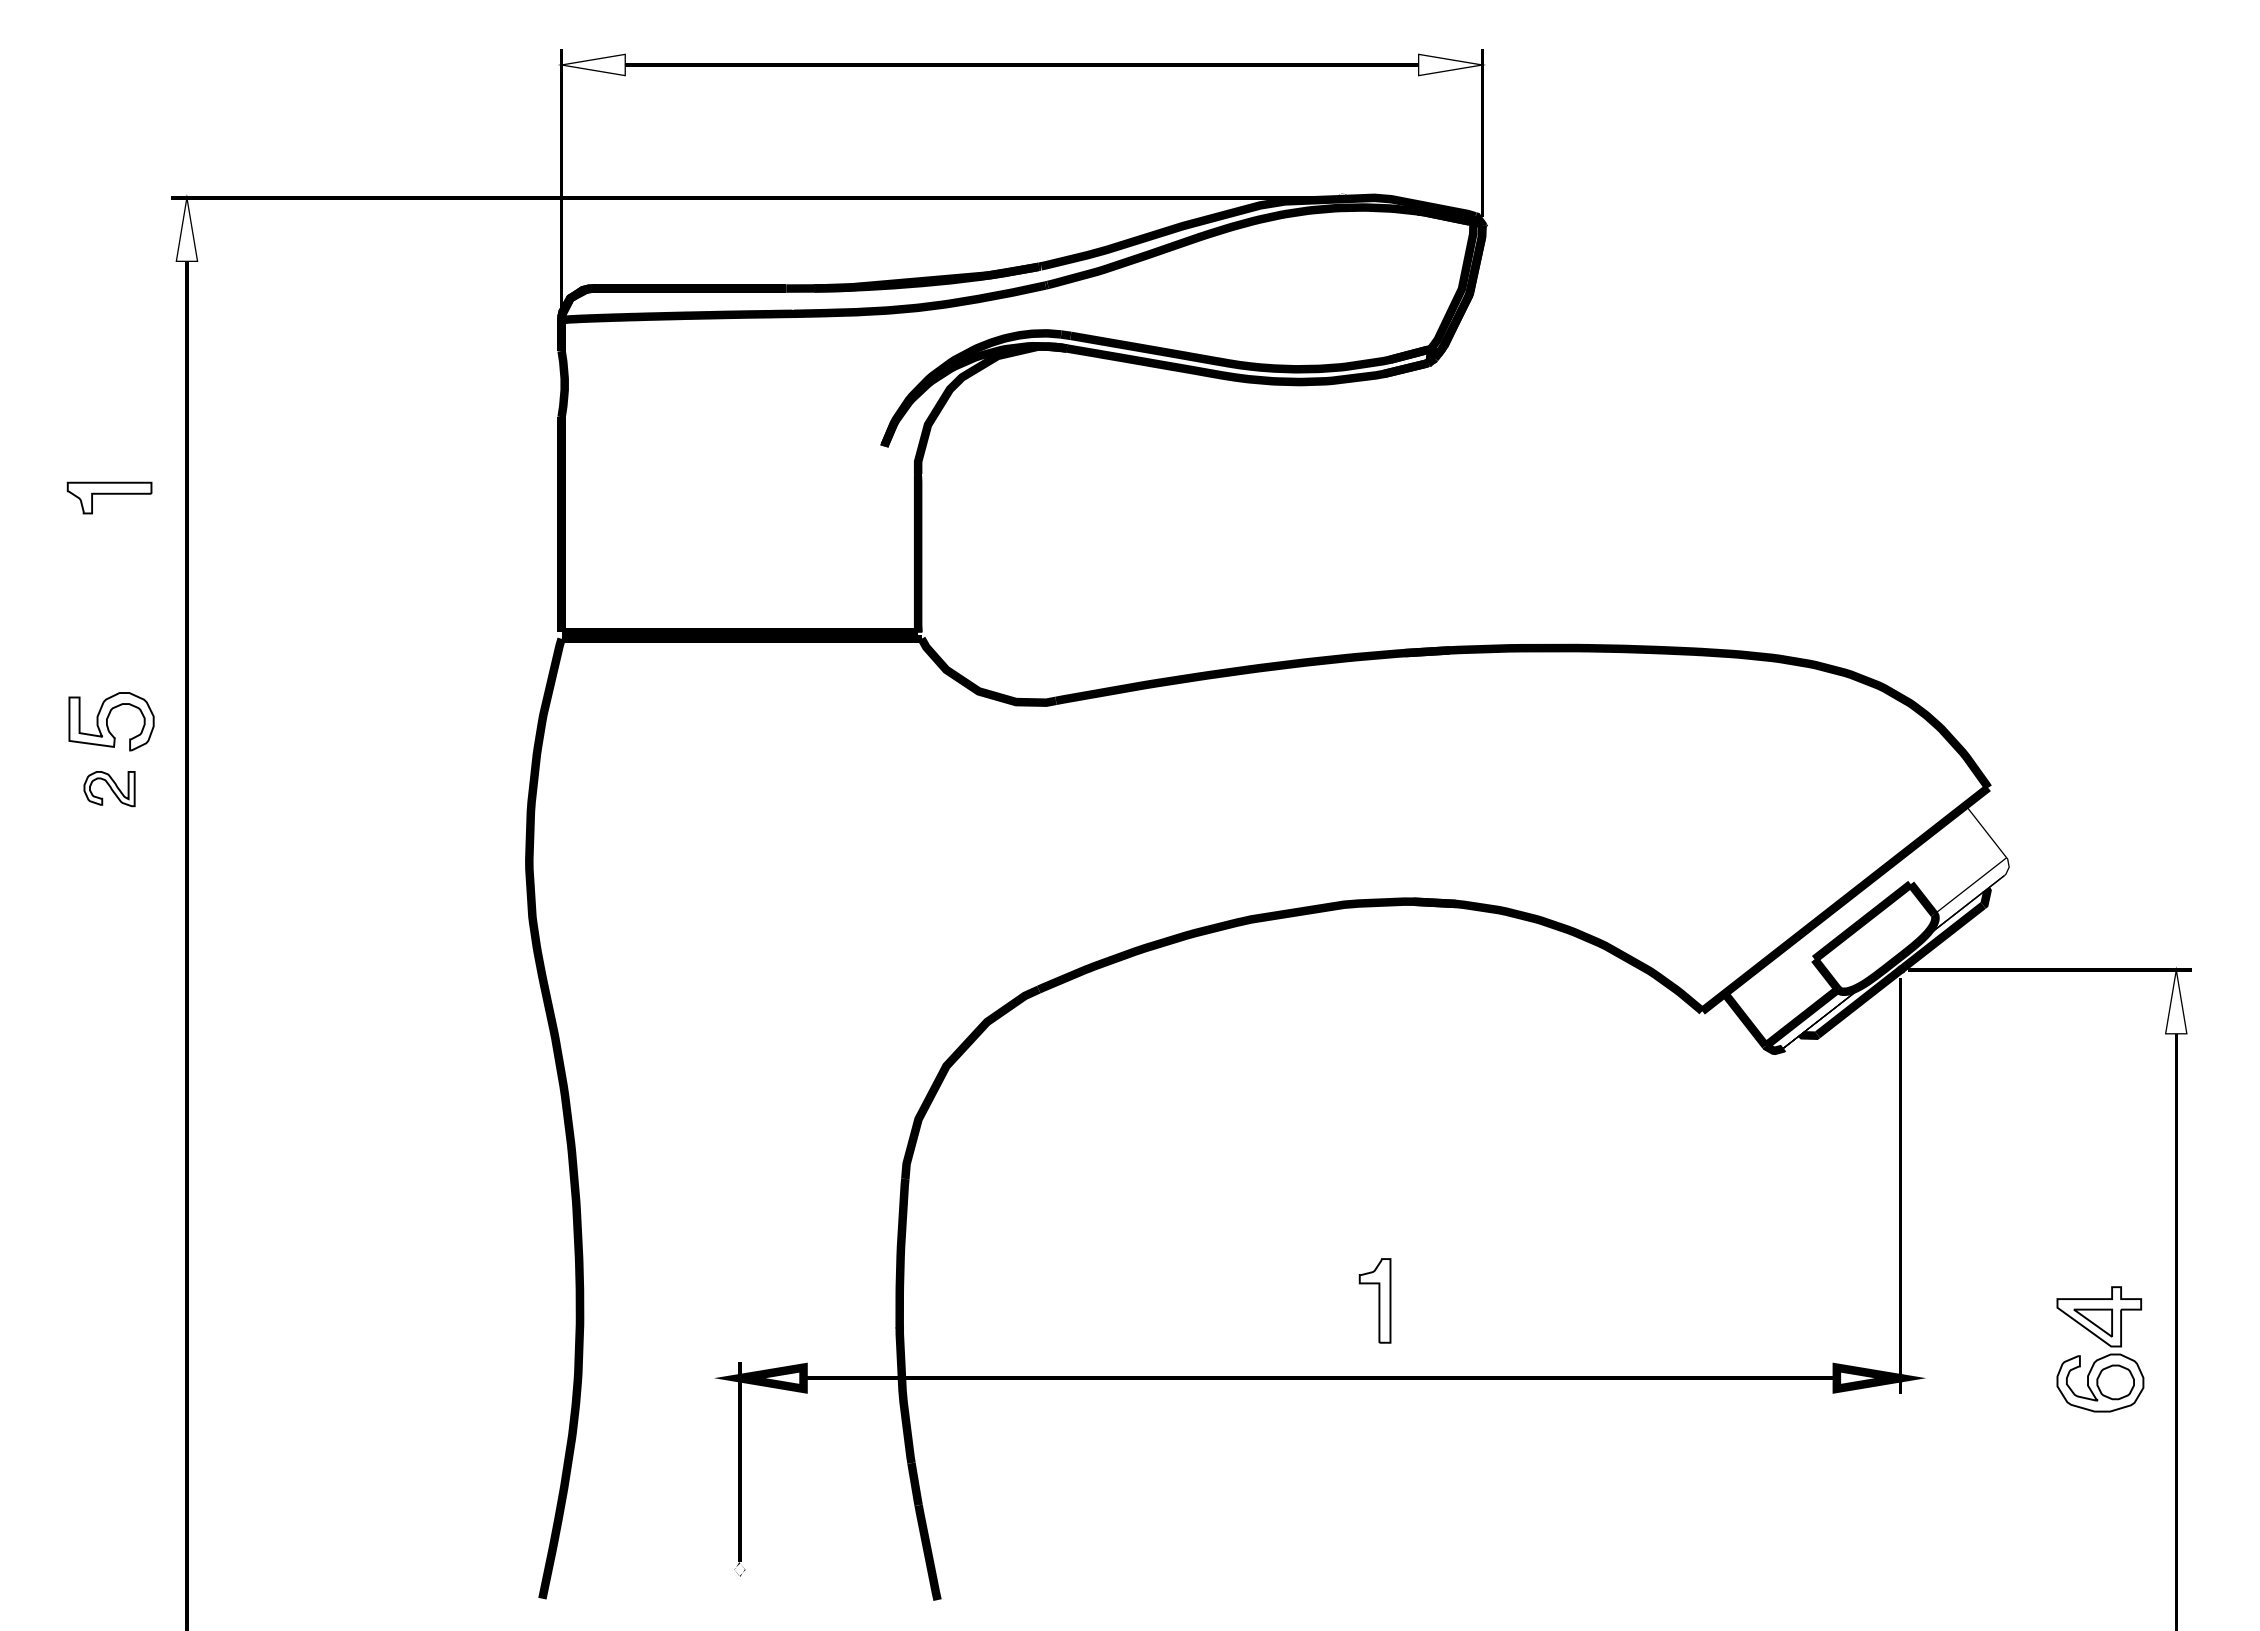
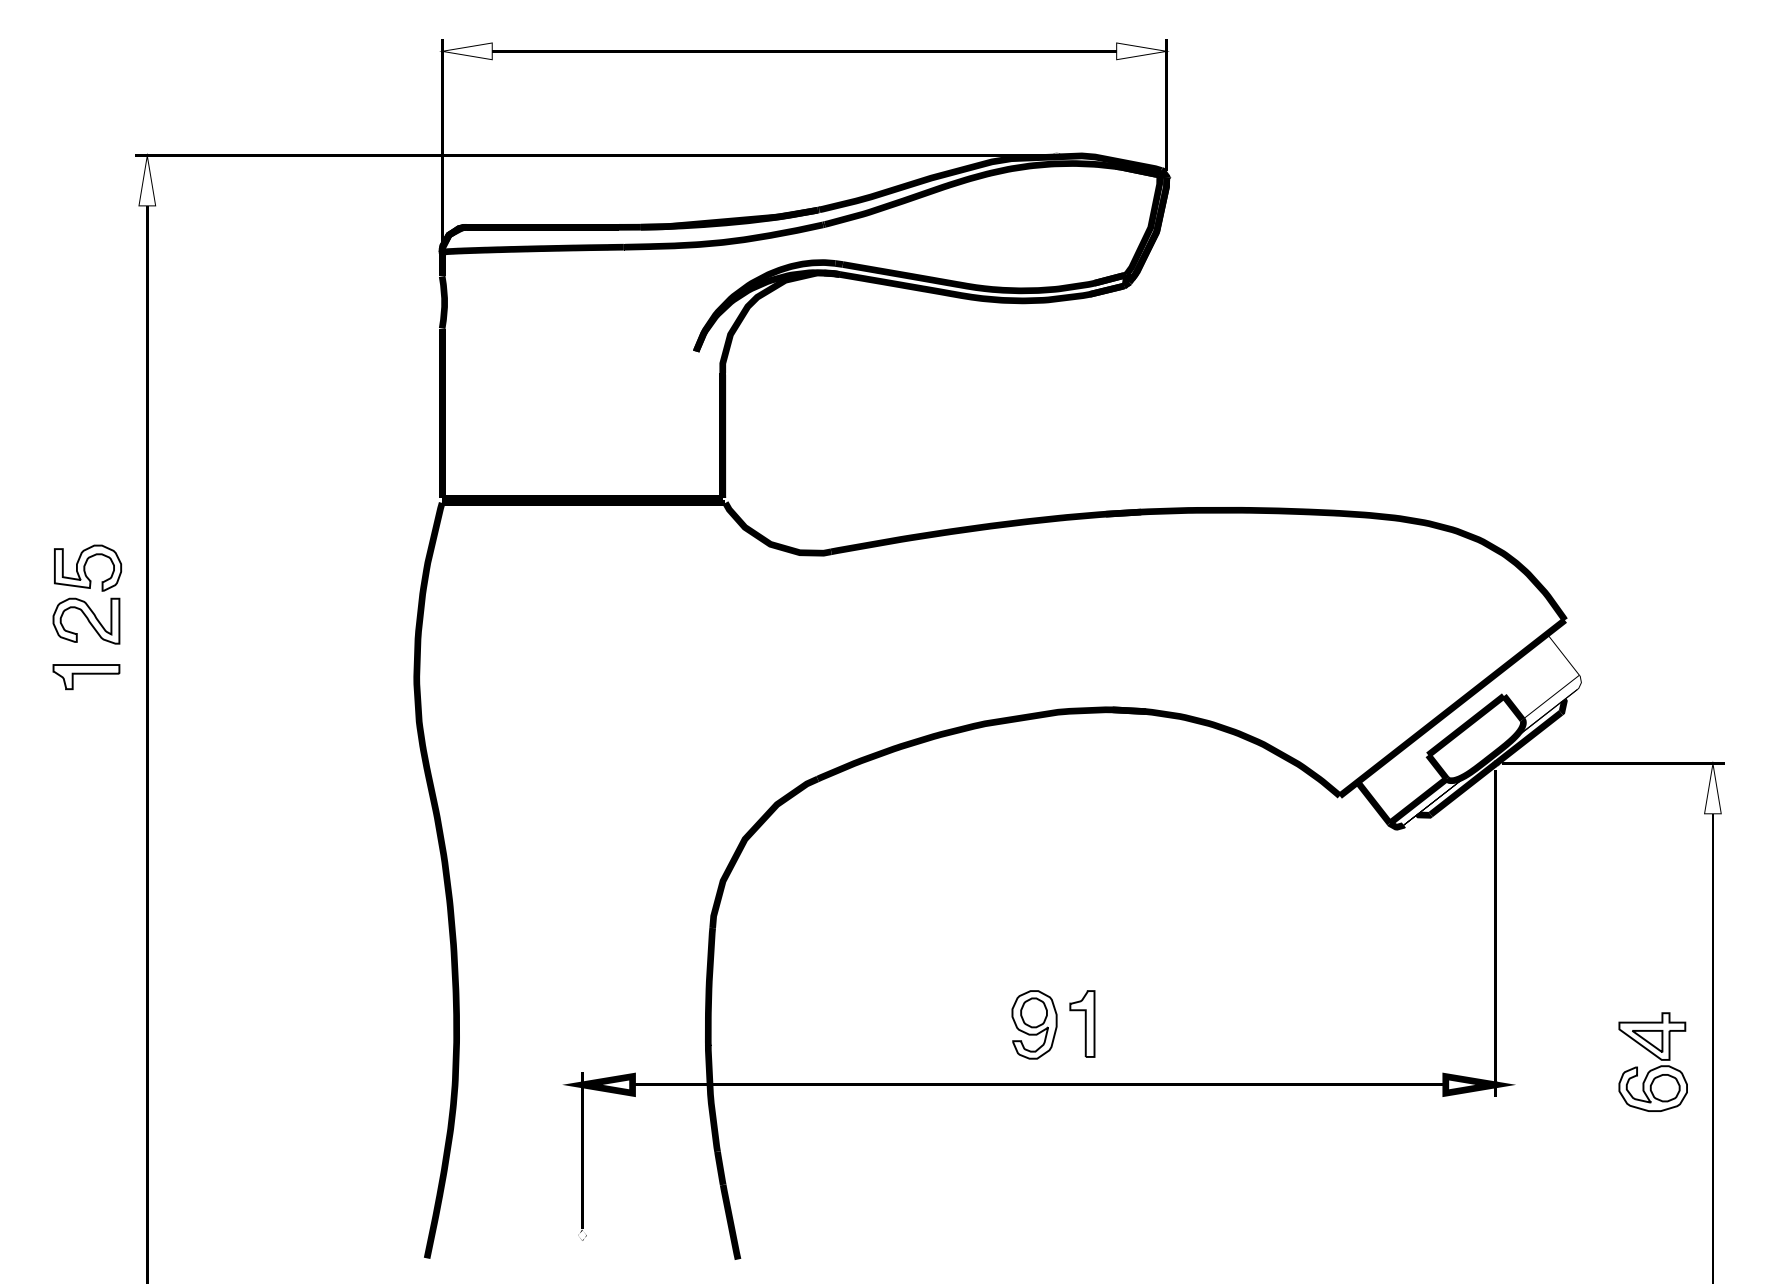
part: (109, 497) -> (86, 676), moved
part: (109, 788) -> (86, 620), size x1.67
part: (1314, 1301) -> (1034, 1024), added

